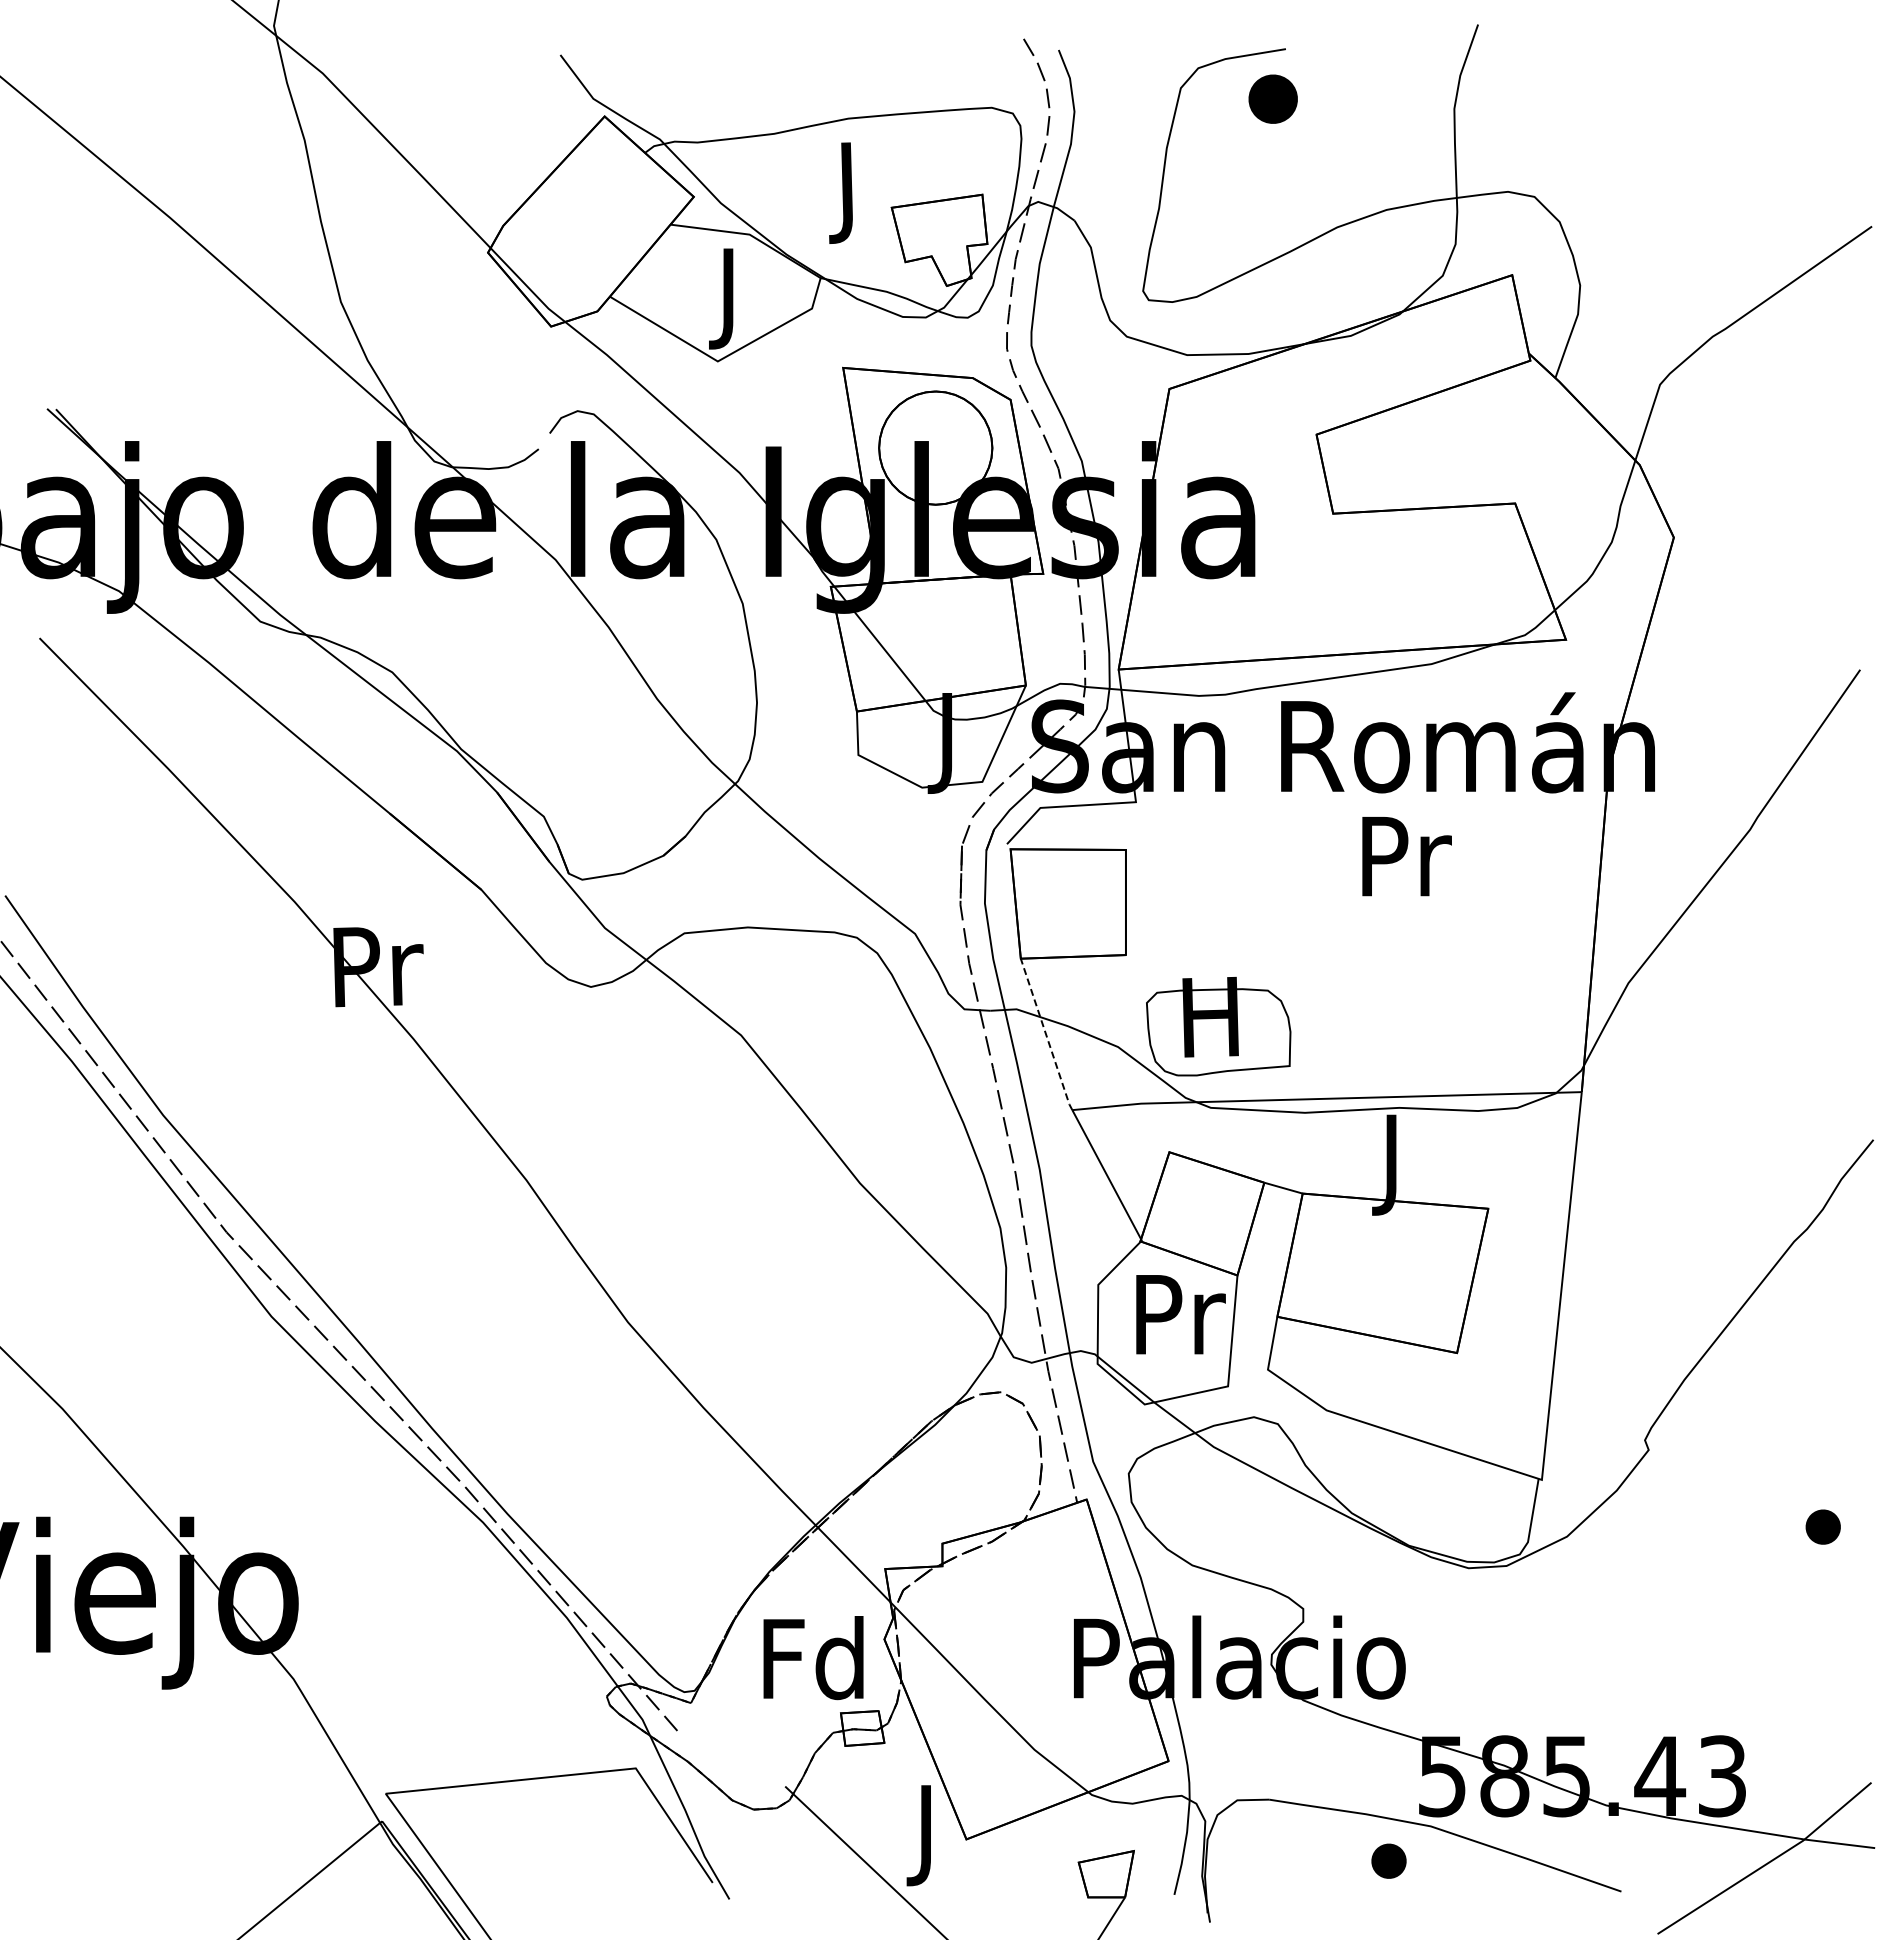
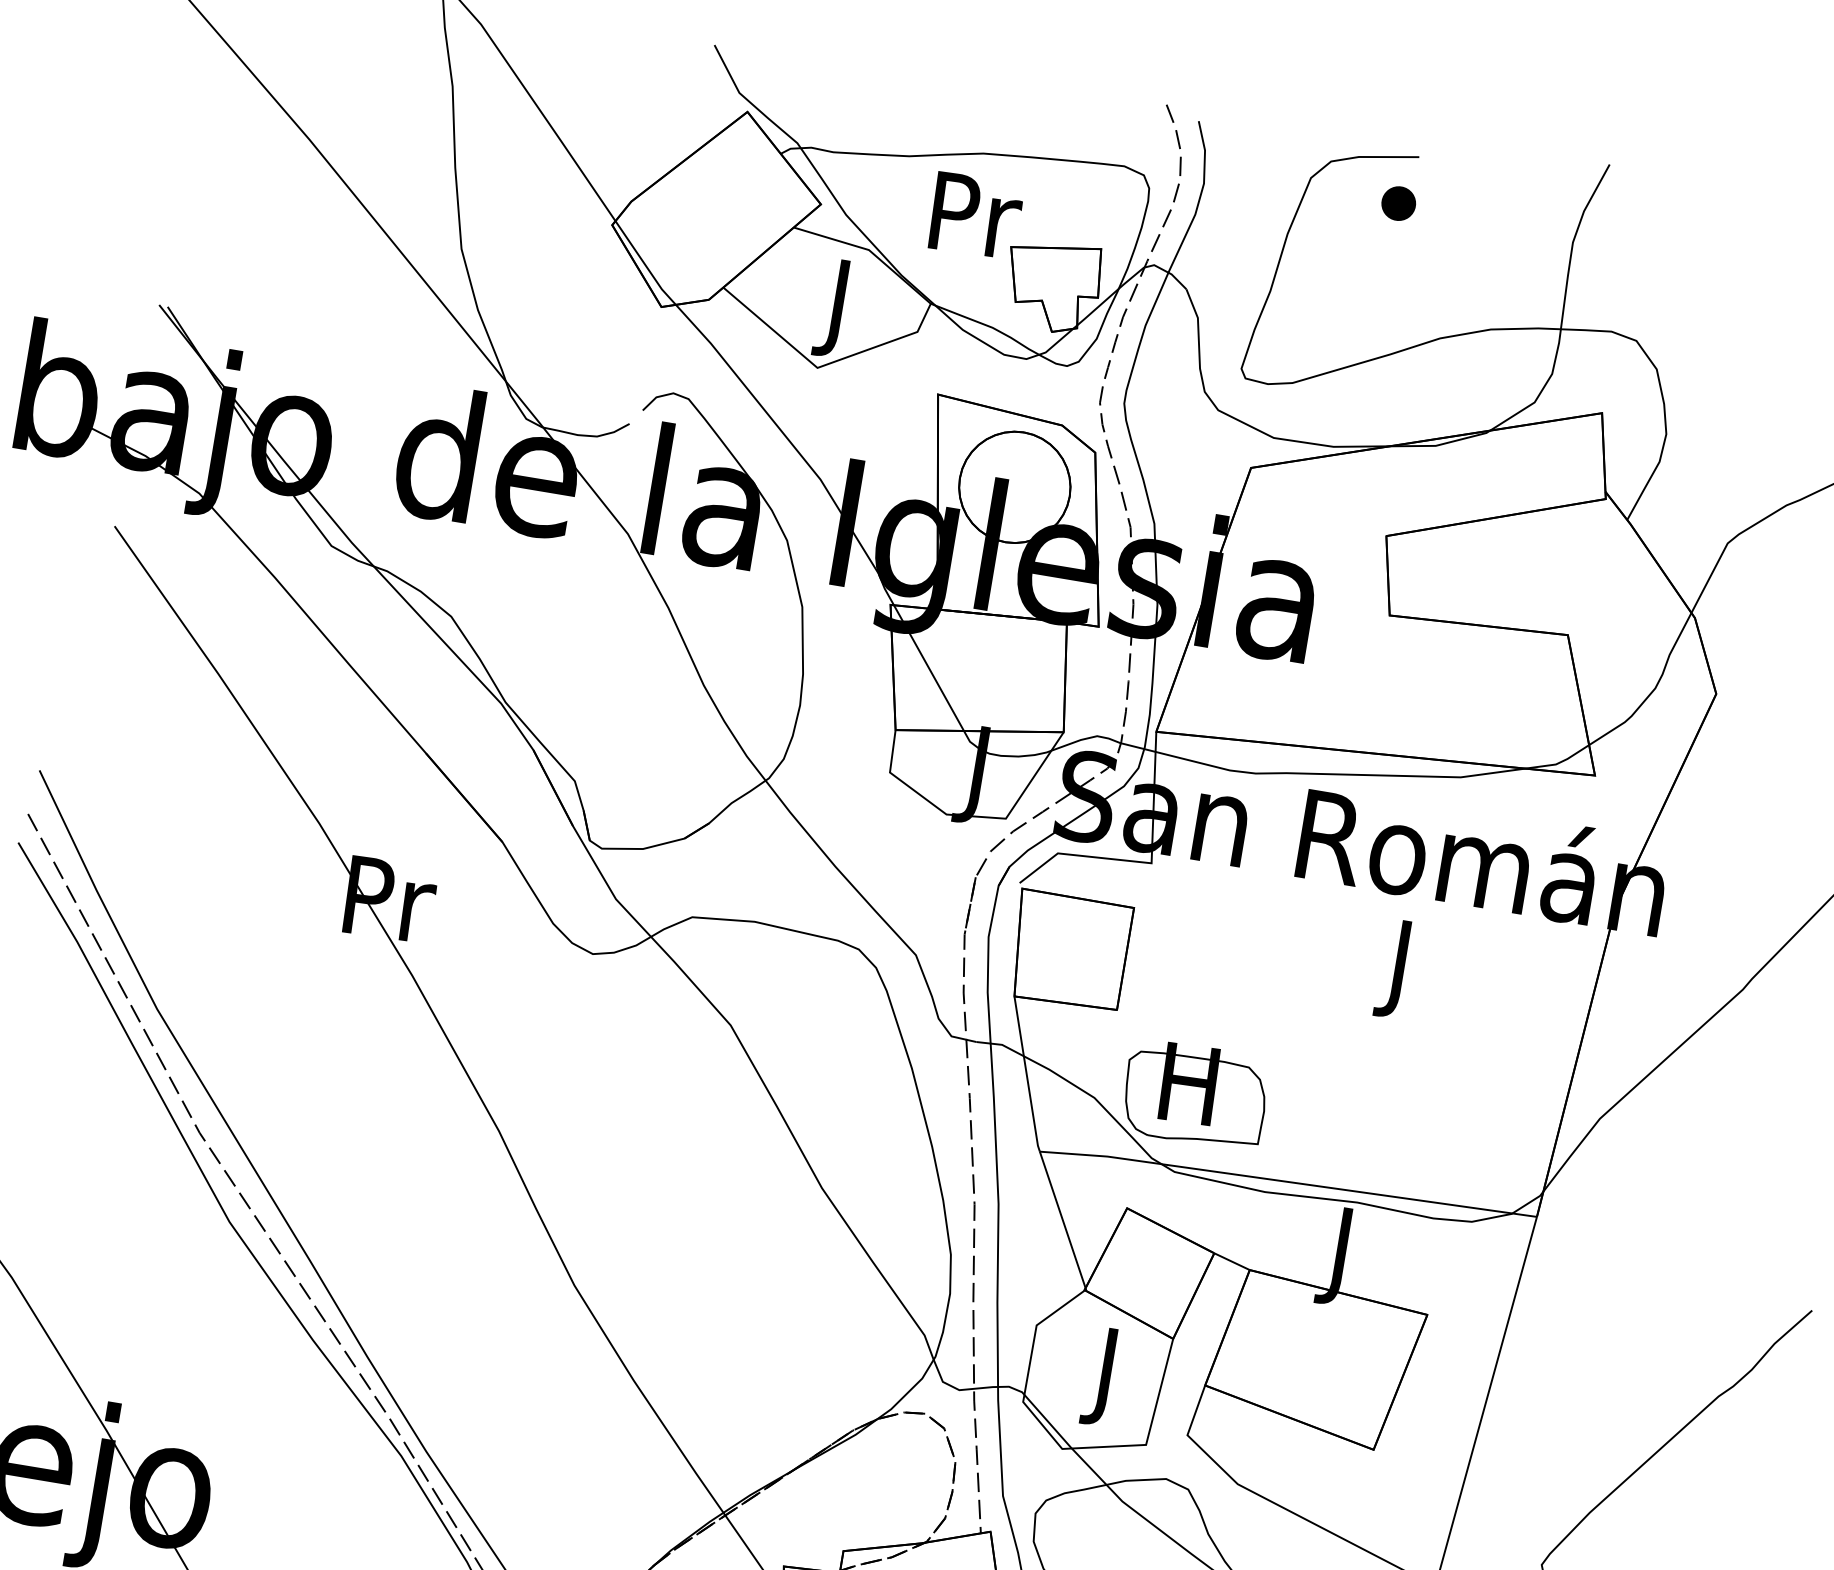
part: (1272, 98) -> (1398, 202), size x0.71
text: (851, 192) -> (974, 225), J -> Pr
text: (1406, 866) -> (1403, 969), Pr -> J
line: (1046, 1035) -> (1026, 1075), dashed -> solid
text: (1180, 1325) -> (1109, 1378), Pr -> J

